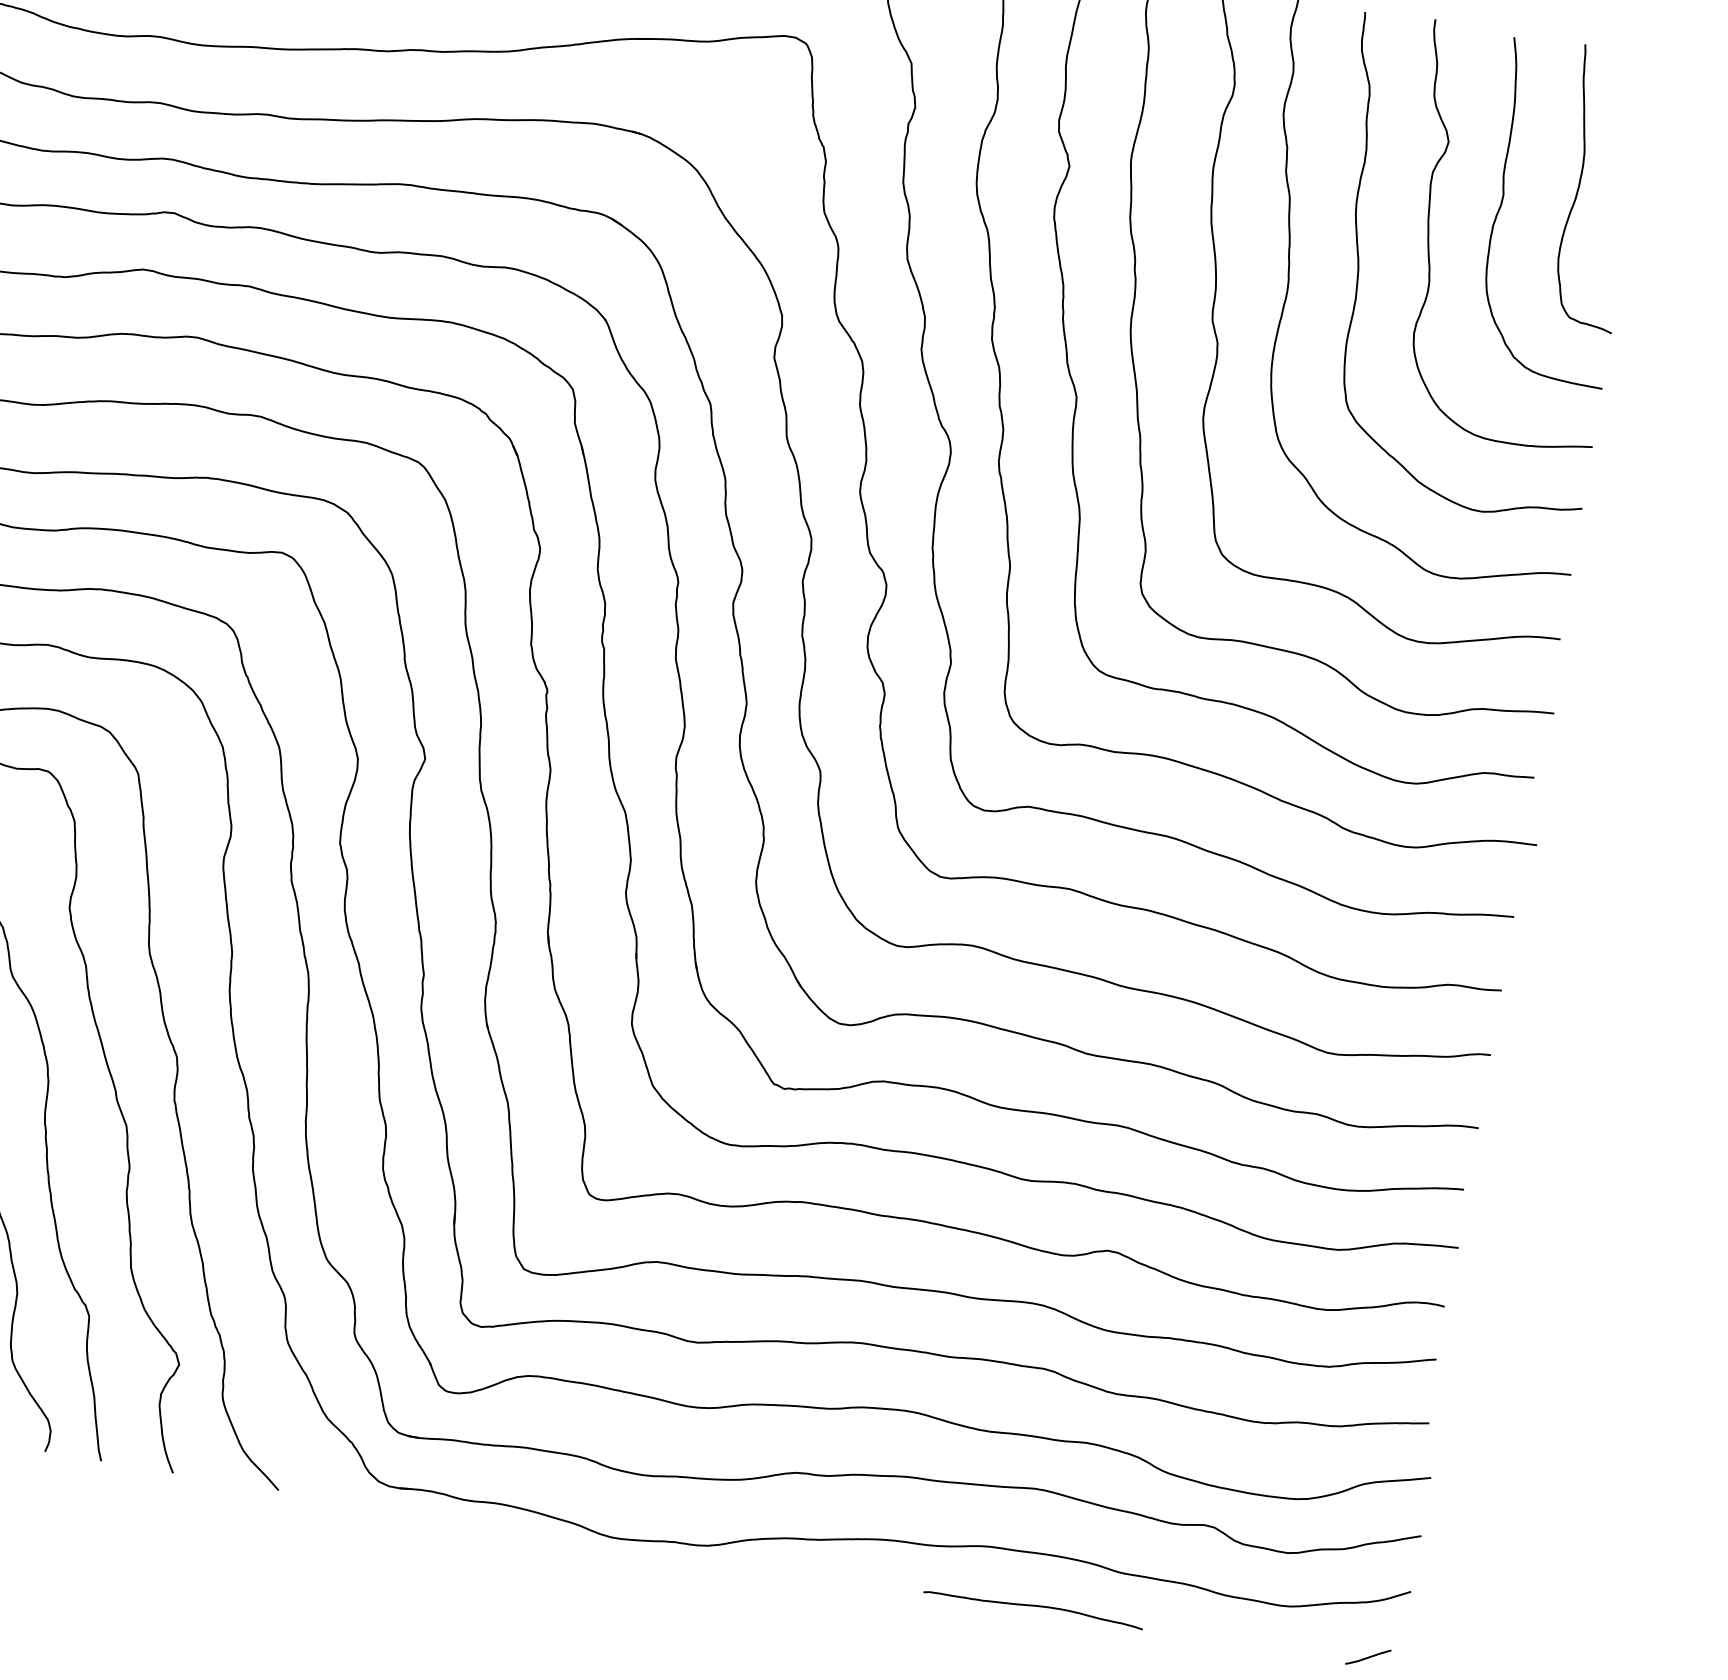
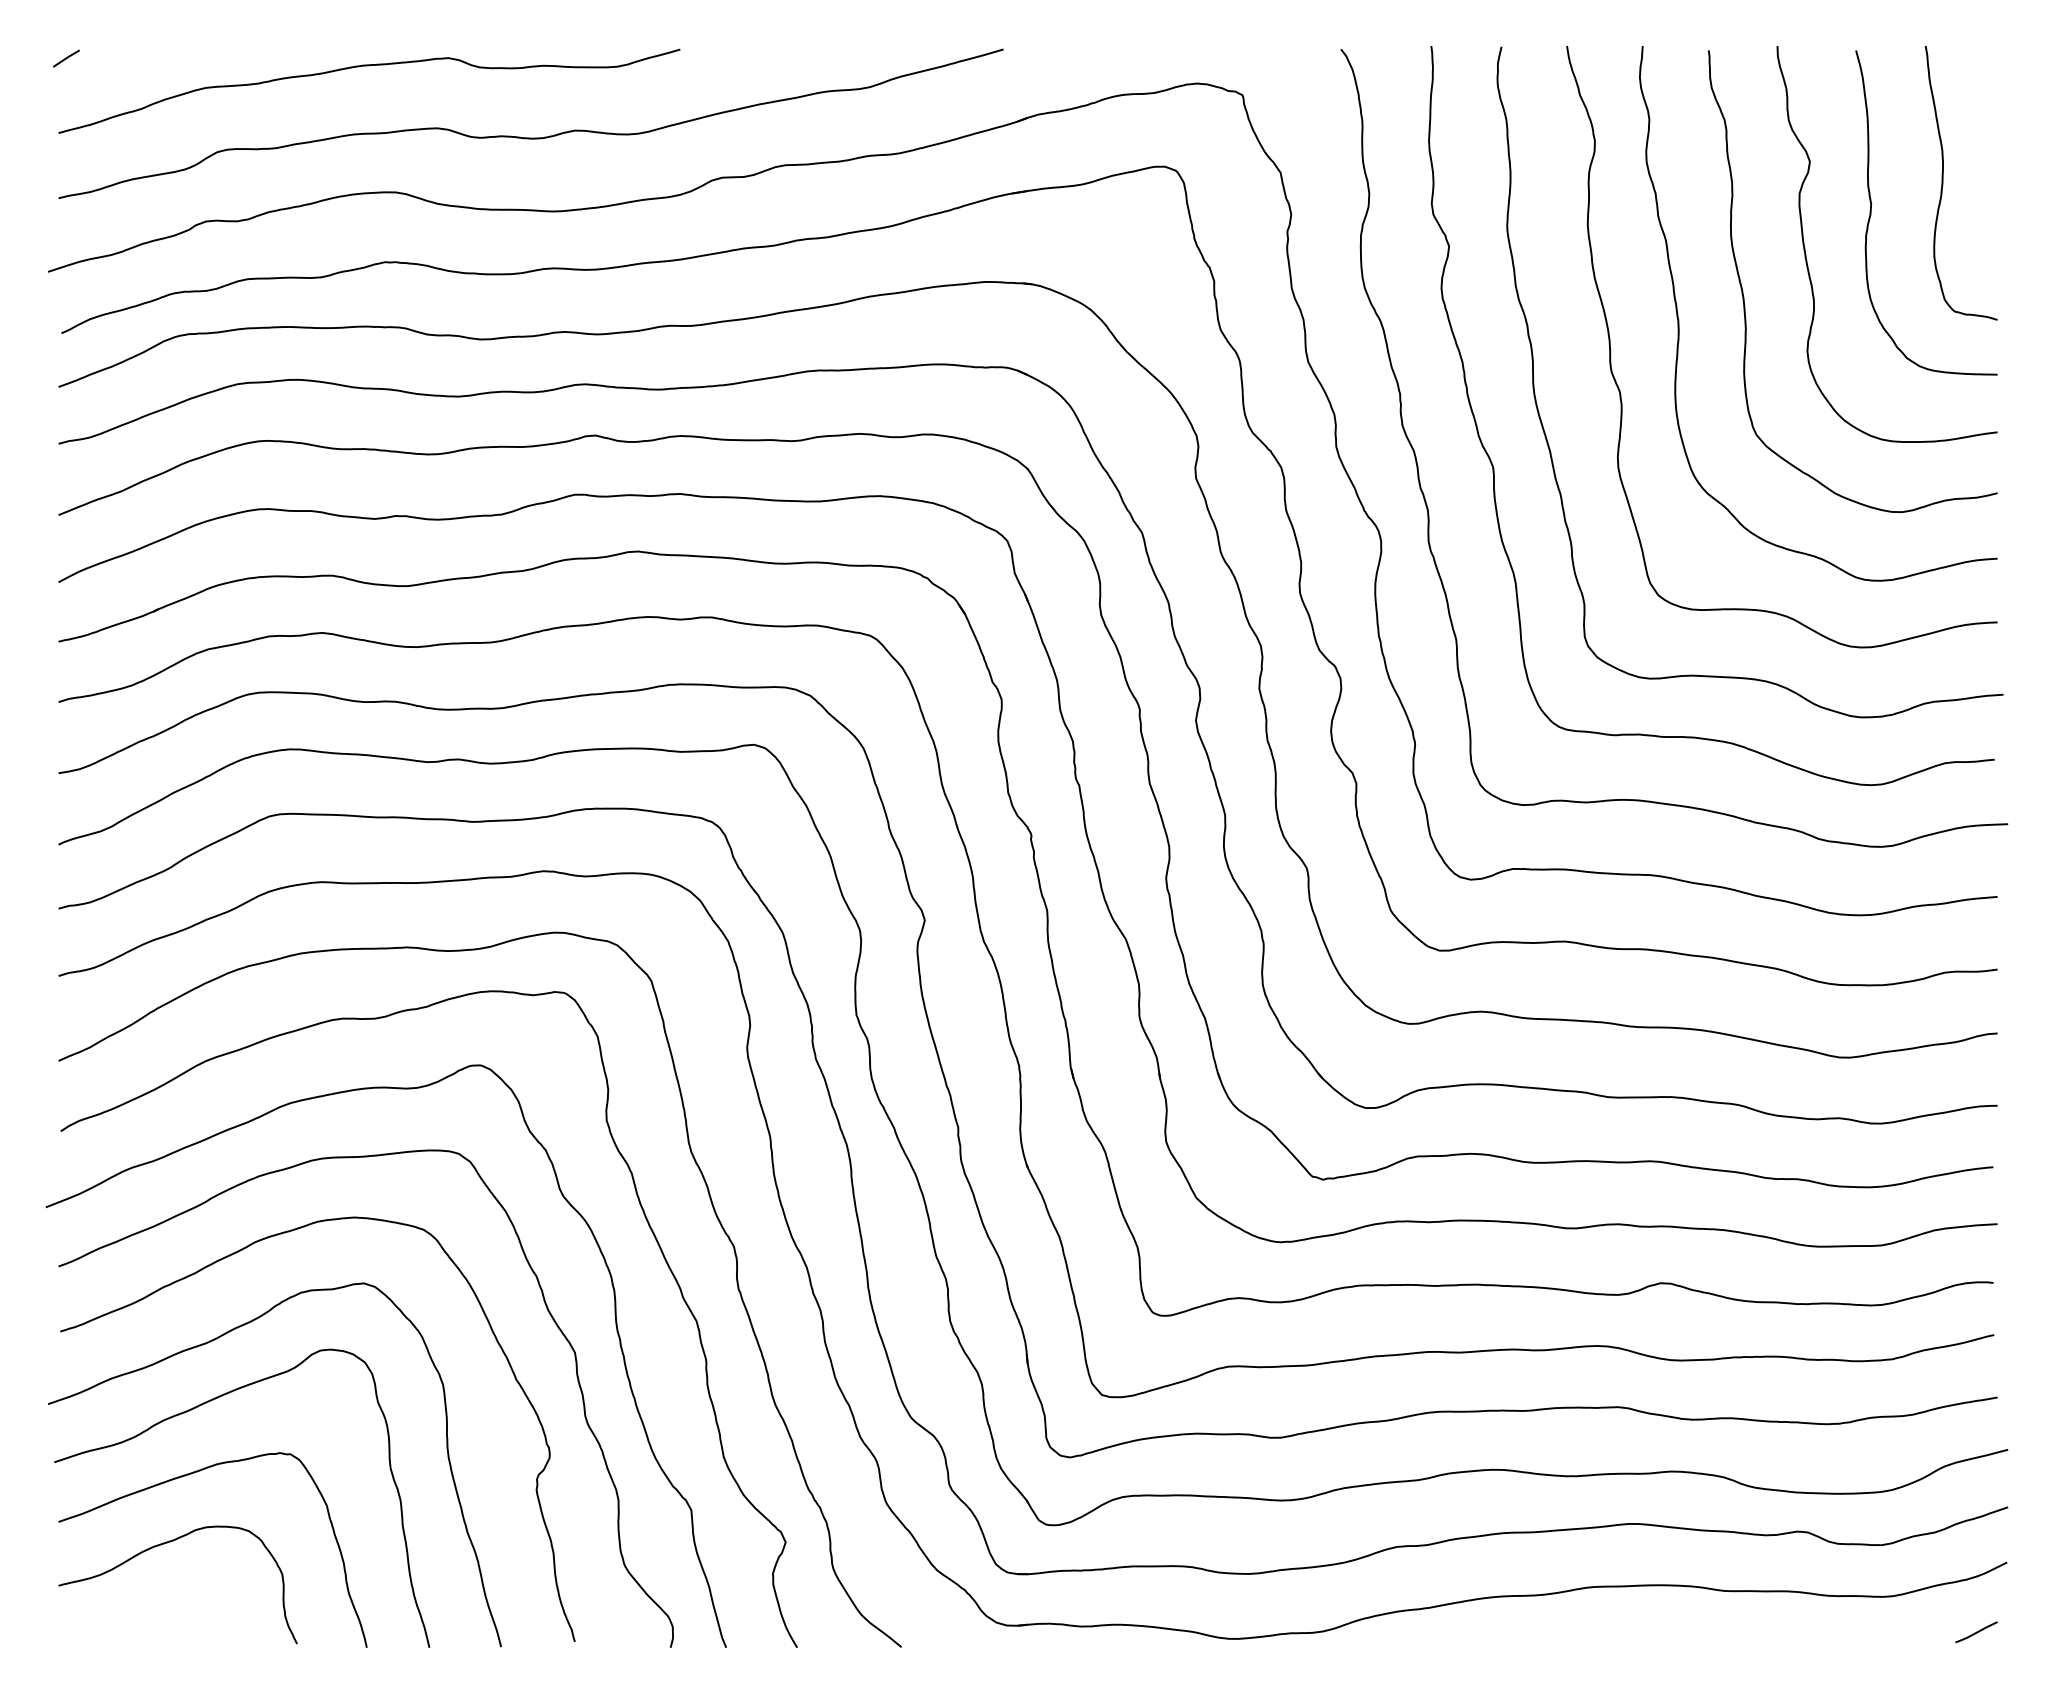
curve: (1033, 1606) -> (1646, 1637), removed

